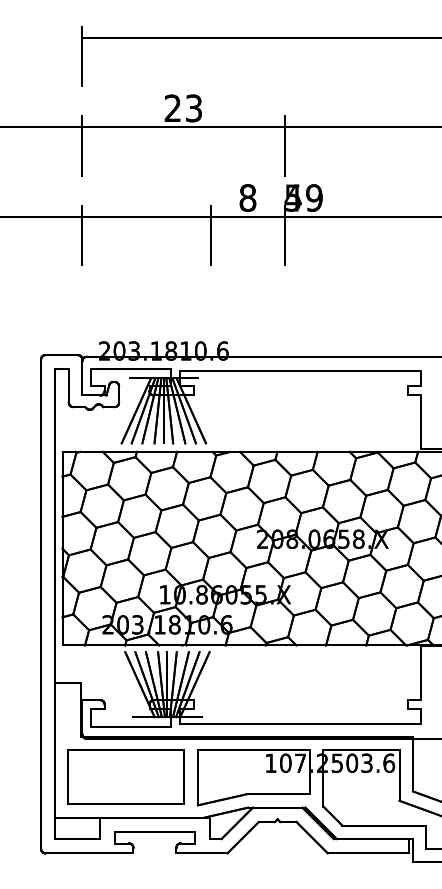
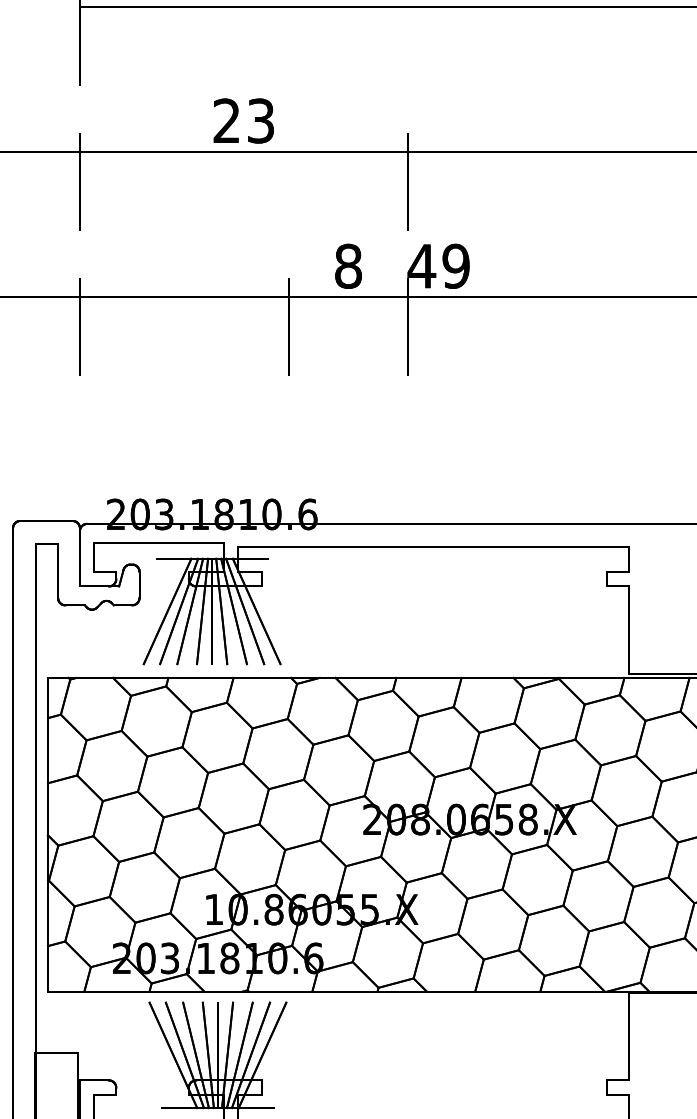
text: (292, 197) -> (420, 265), 59 -> 49

